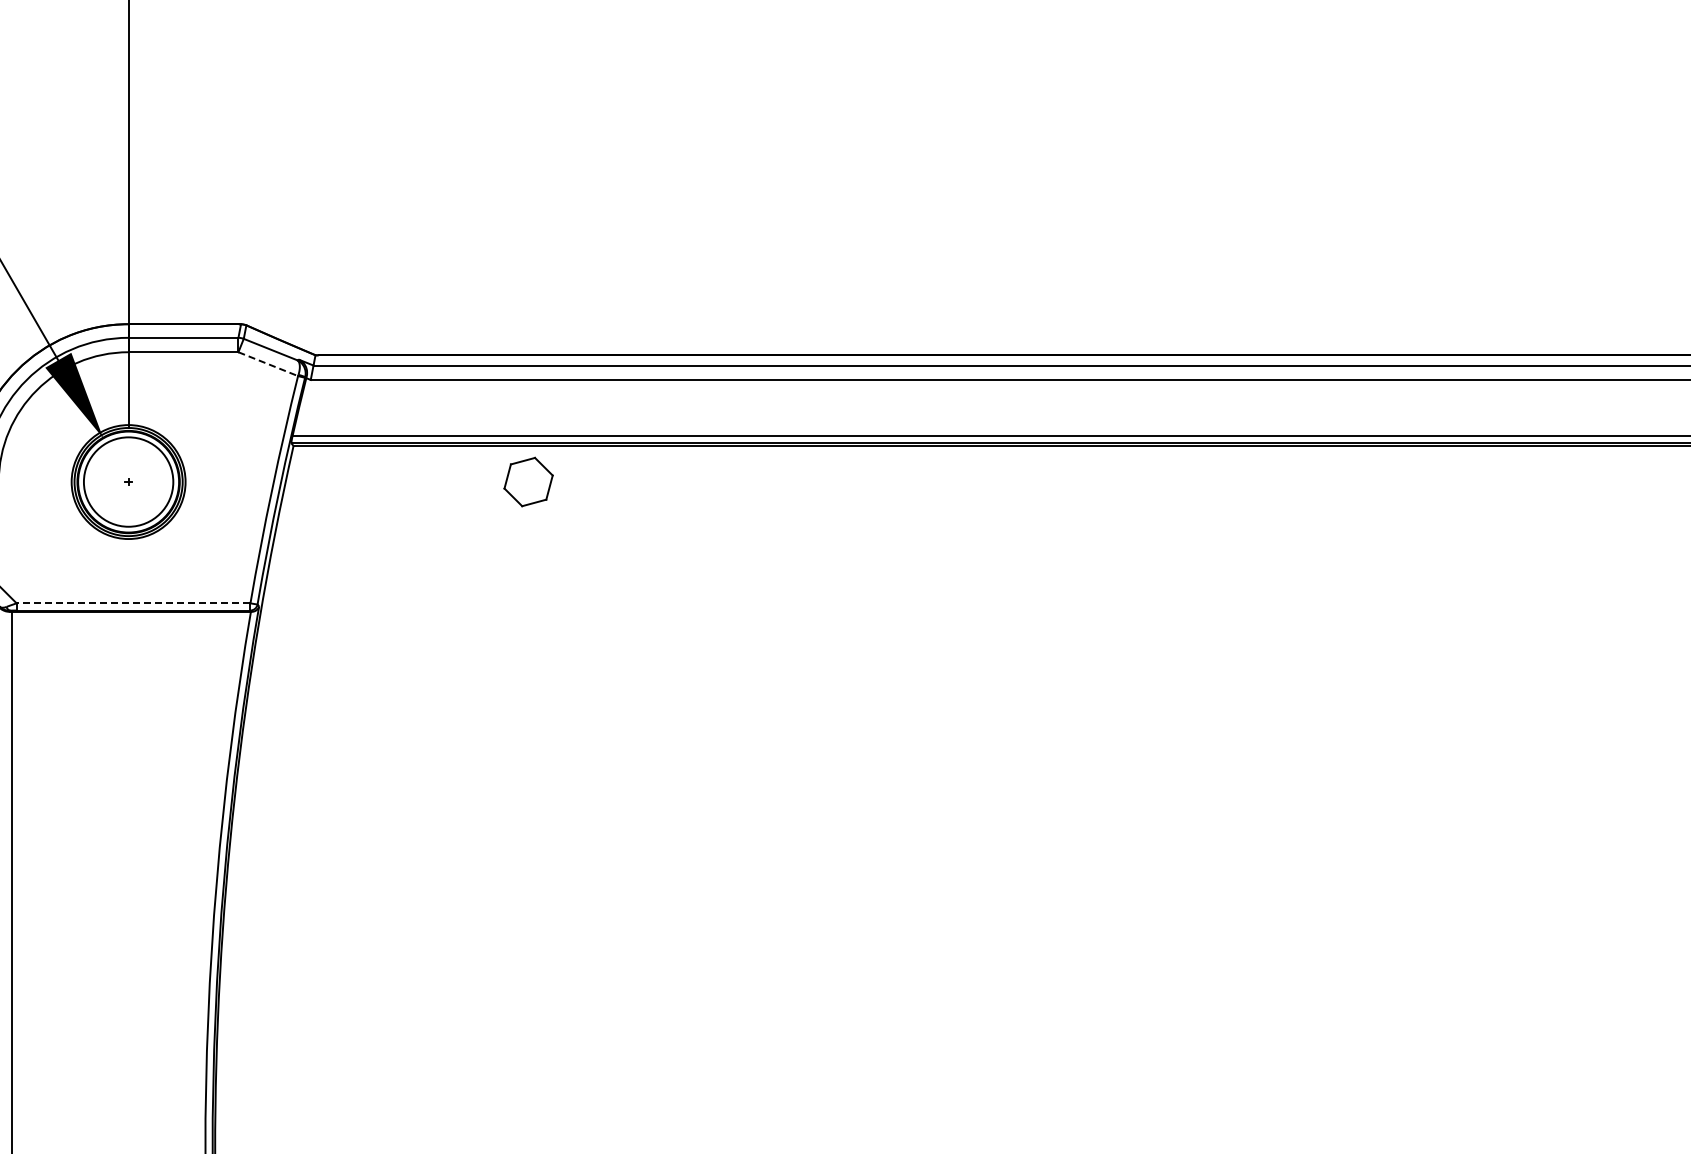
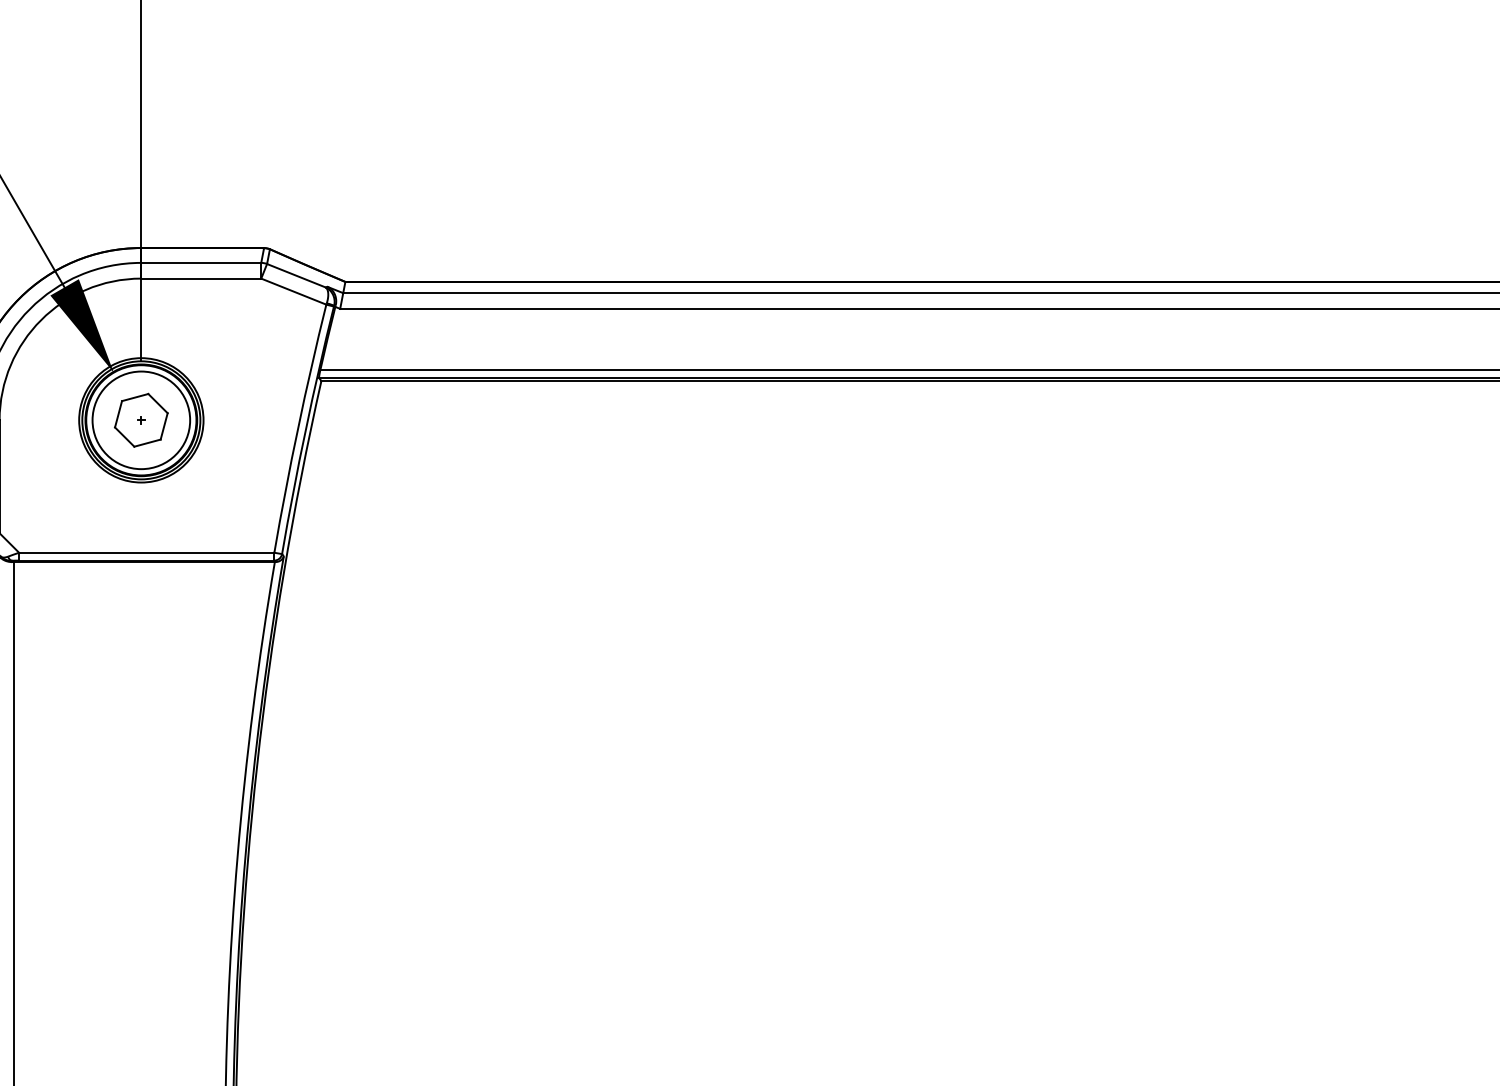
line: (268, 364) -> (294, 292), dashed -> solid
part: (528, 481) -> (141, 419), moved
line: (133, 603) -> (146, 552), dashed -> solid

